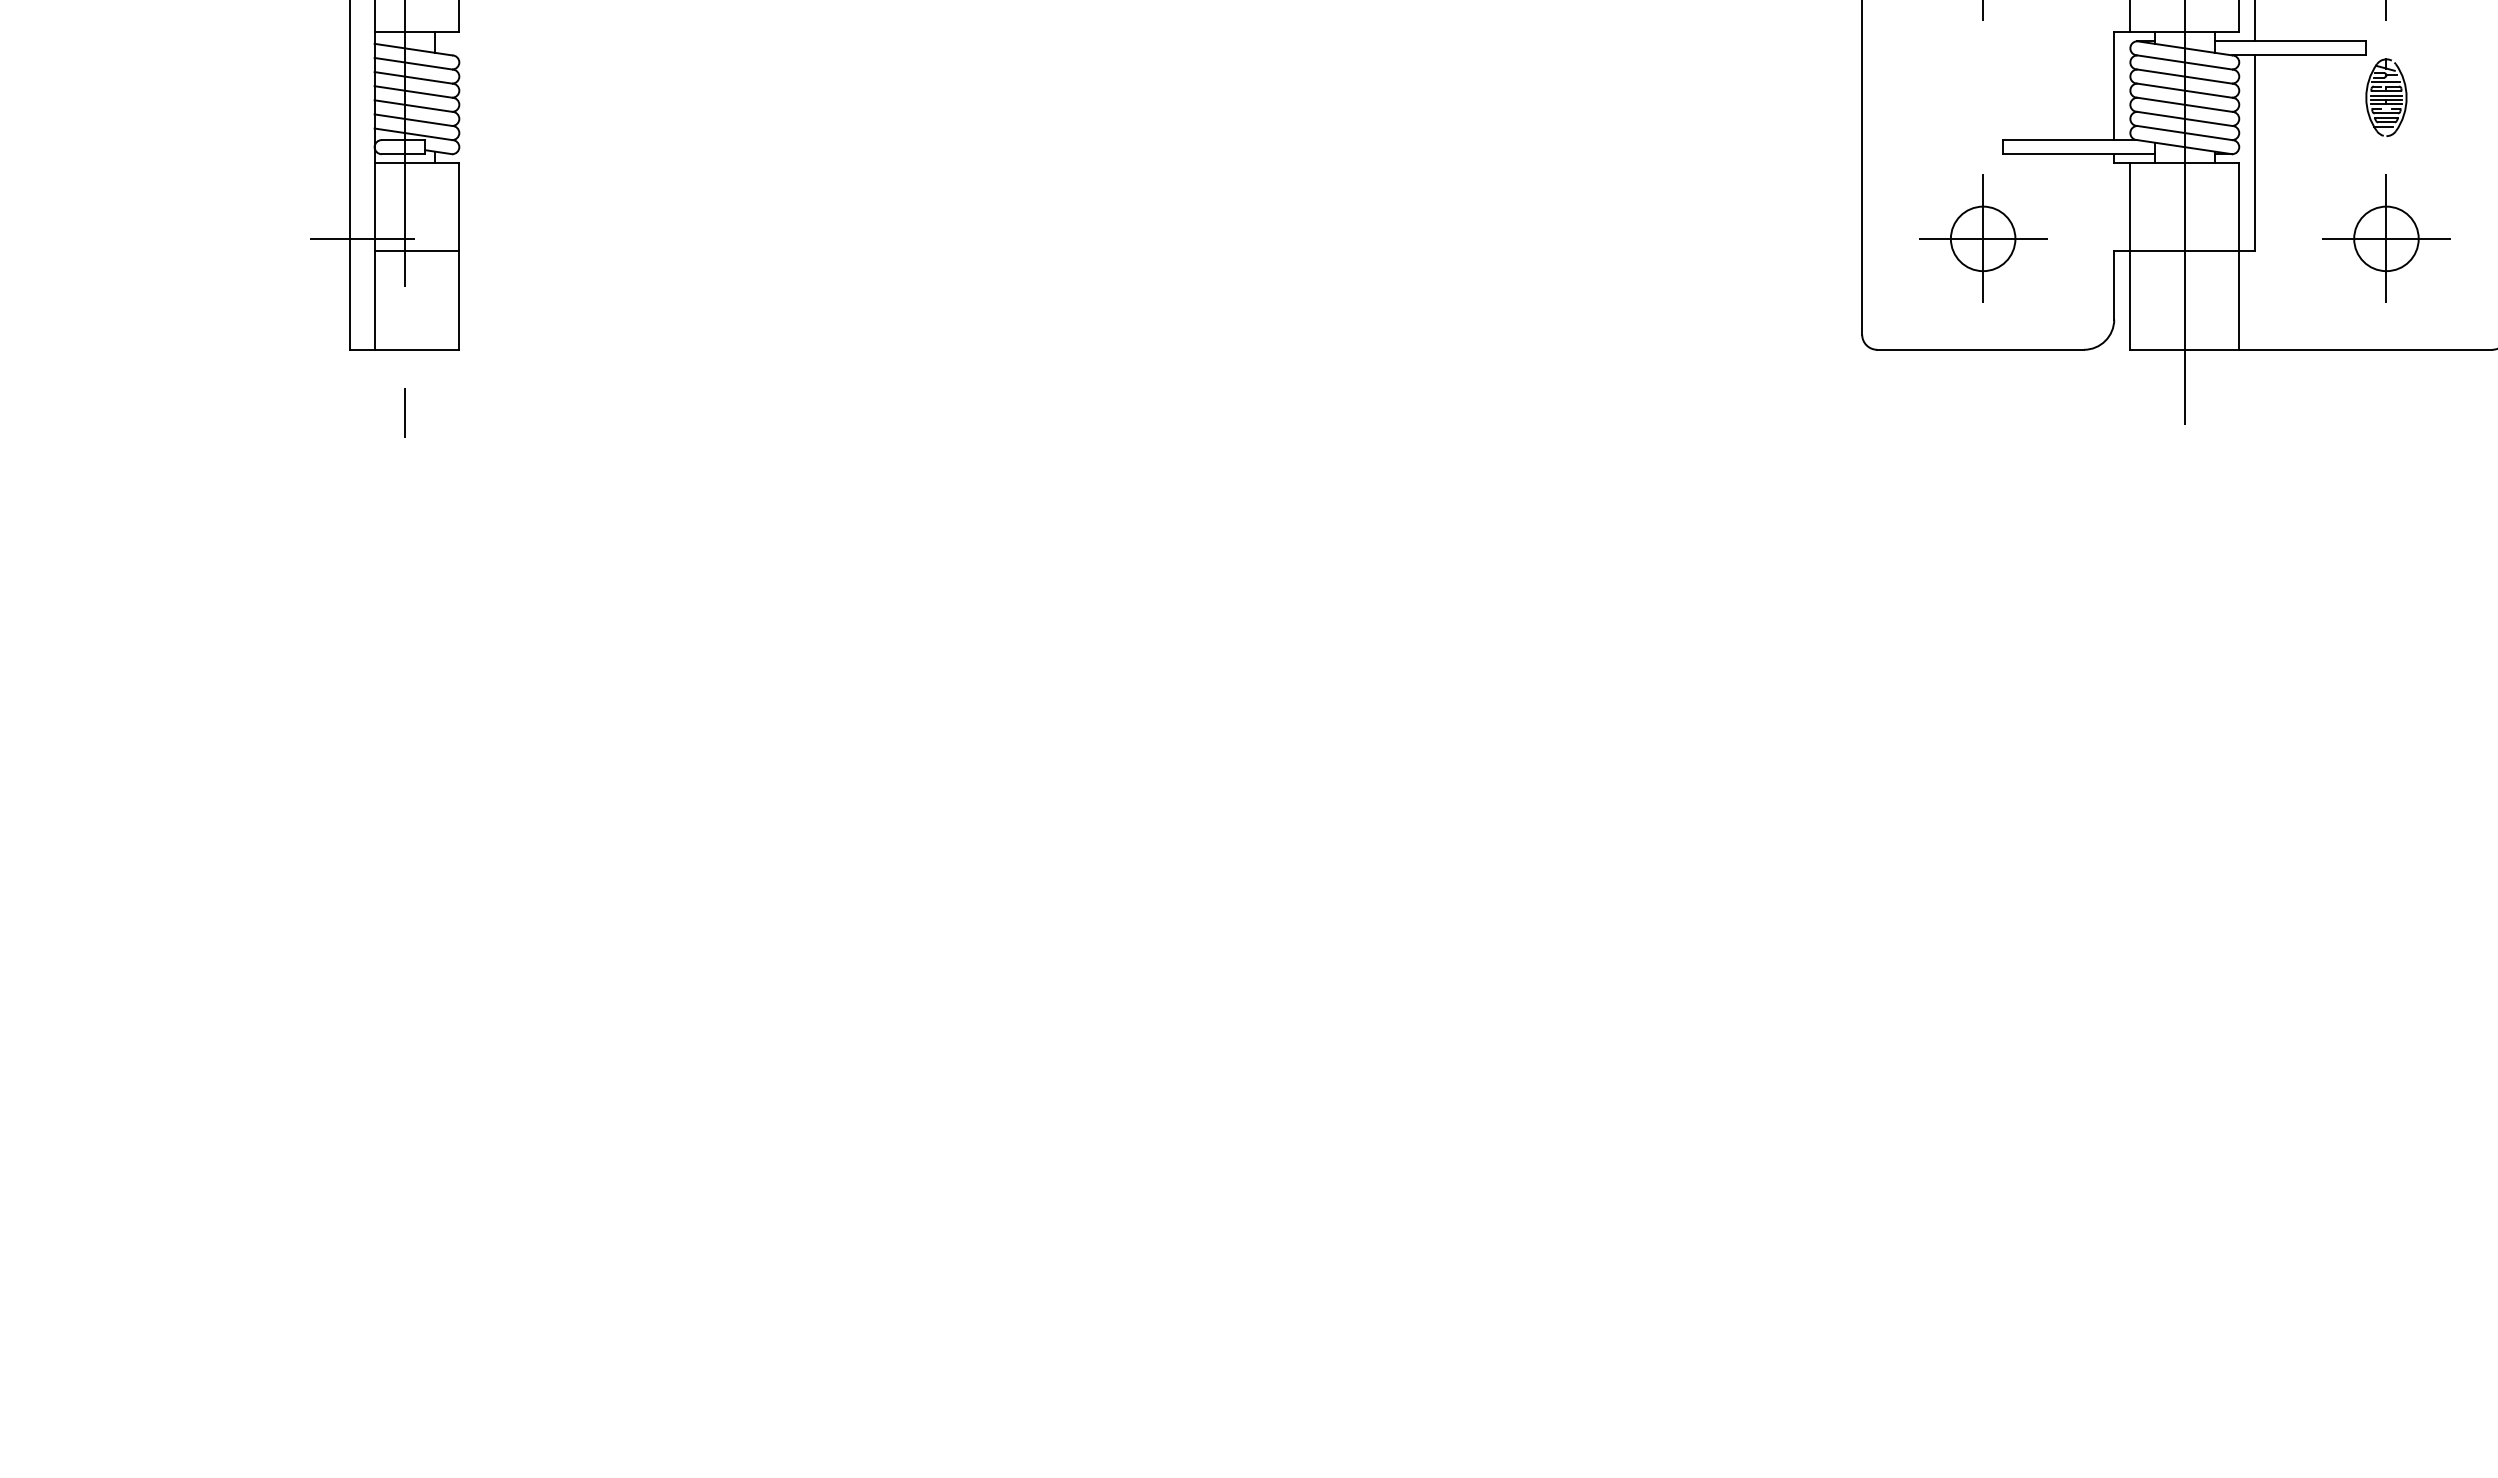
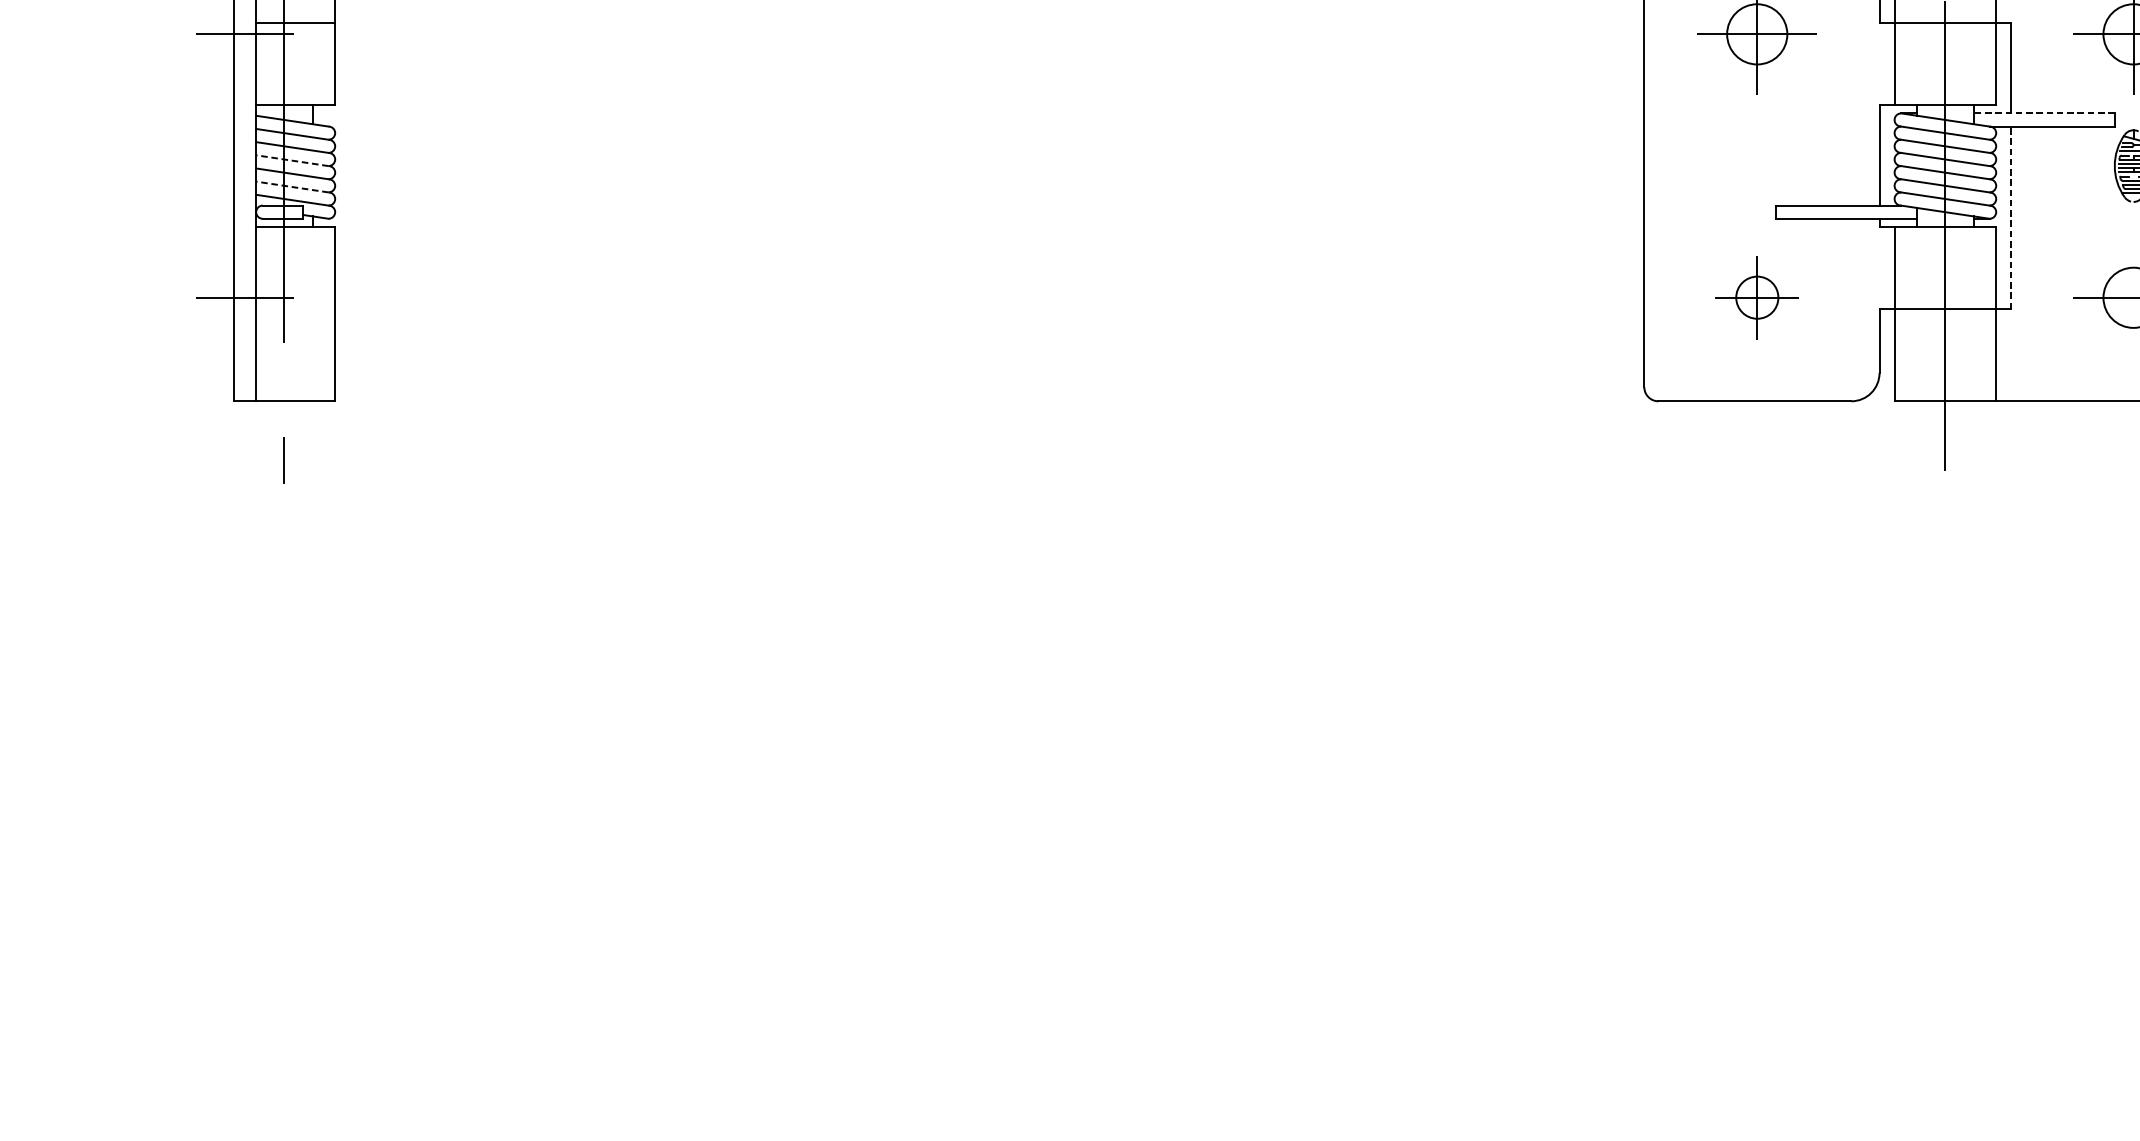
line: (2290, 41) -> (2044, 113), solid -> dashed
line: (412, 91) -> (291, 160), solid -> dashed
line: (412, 120) -> (291, 187), solid -> dashed
line: (2255, 153) -> (2011, 218), solid -> dashed
part: (1983, 238) -> (1757, 297), size x0.7
line: (2386, 238) -> (2133, 297), removed
line: (416, 251) -> (295, 309), removed

